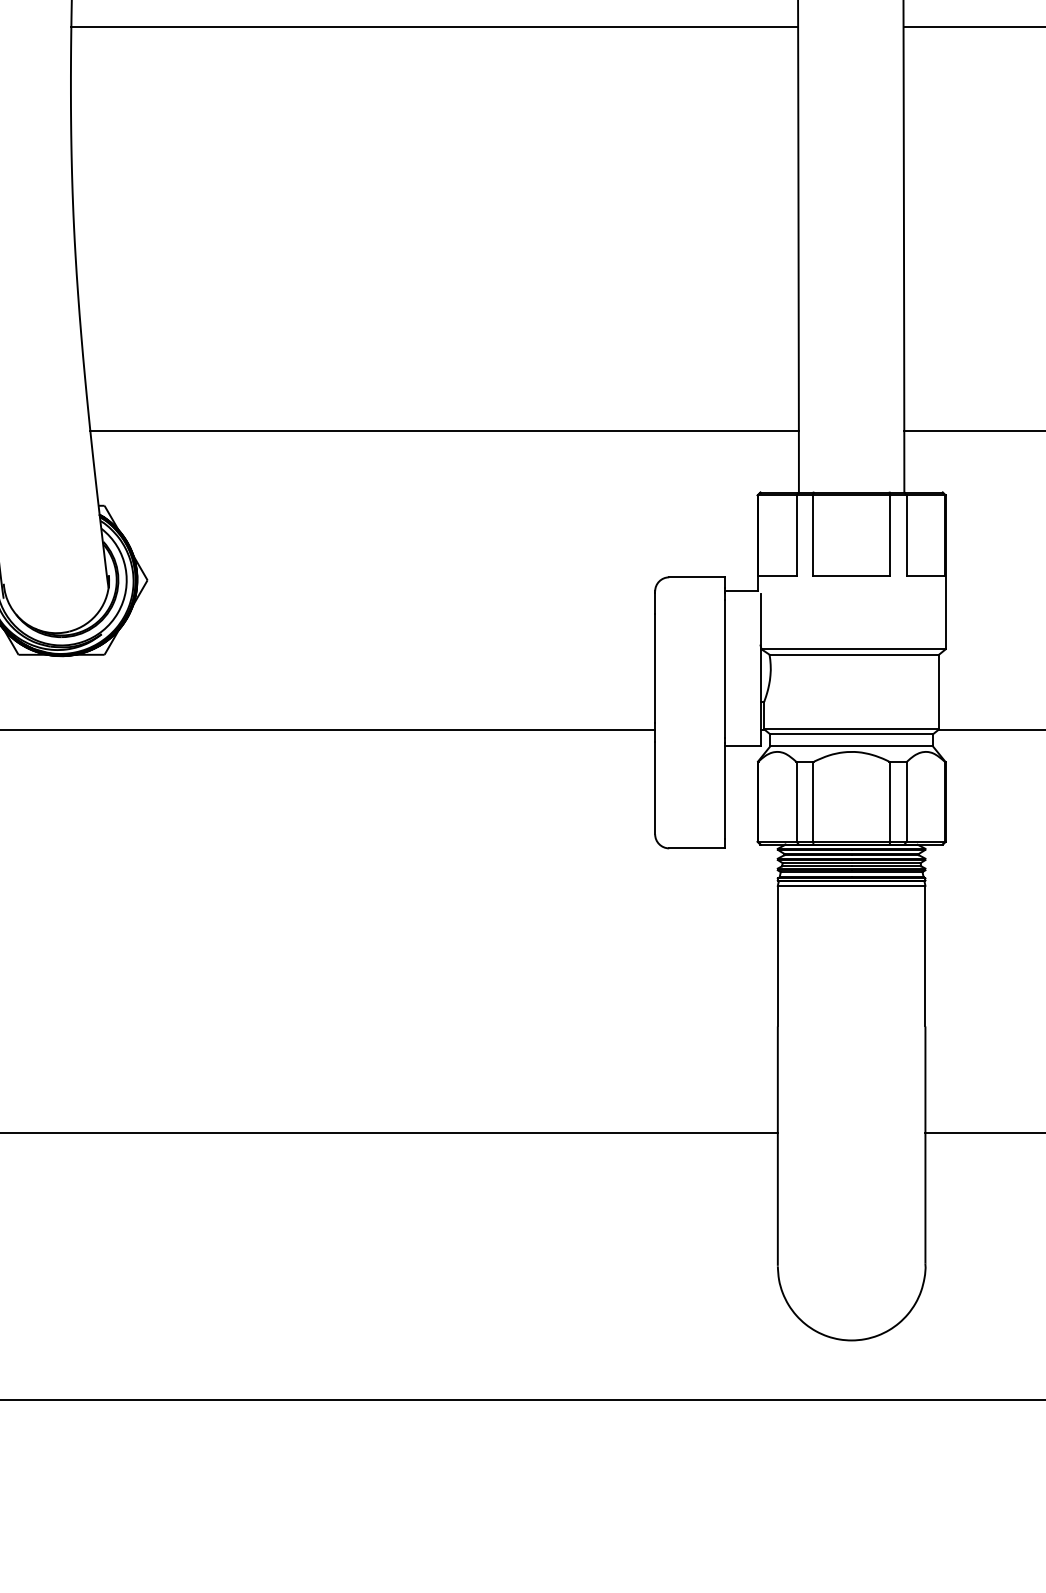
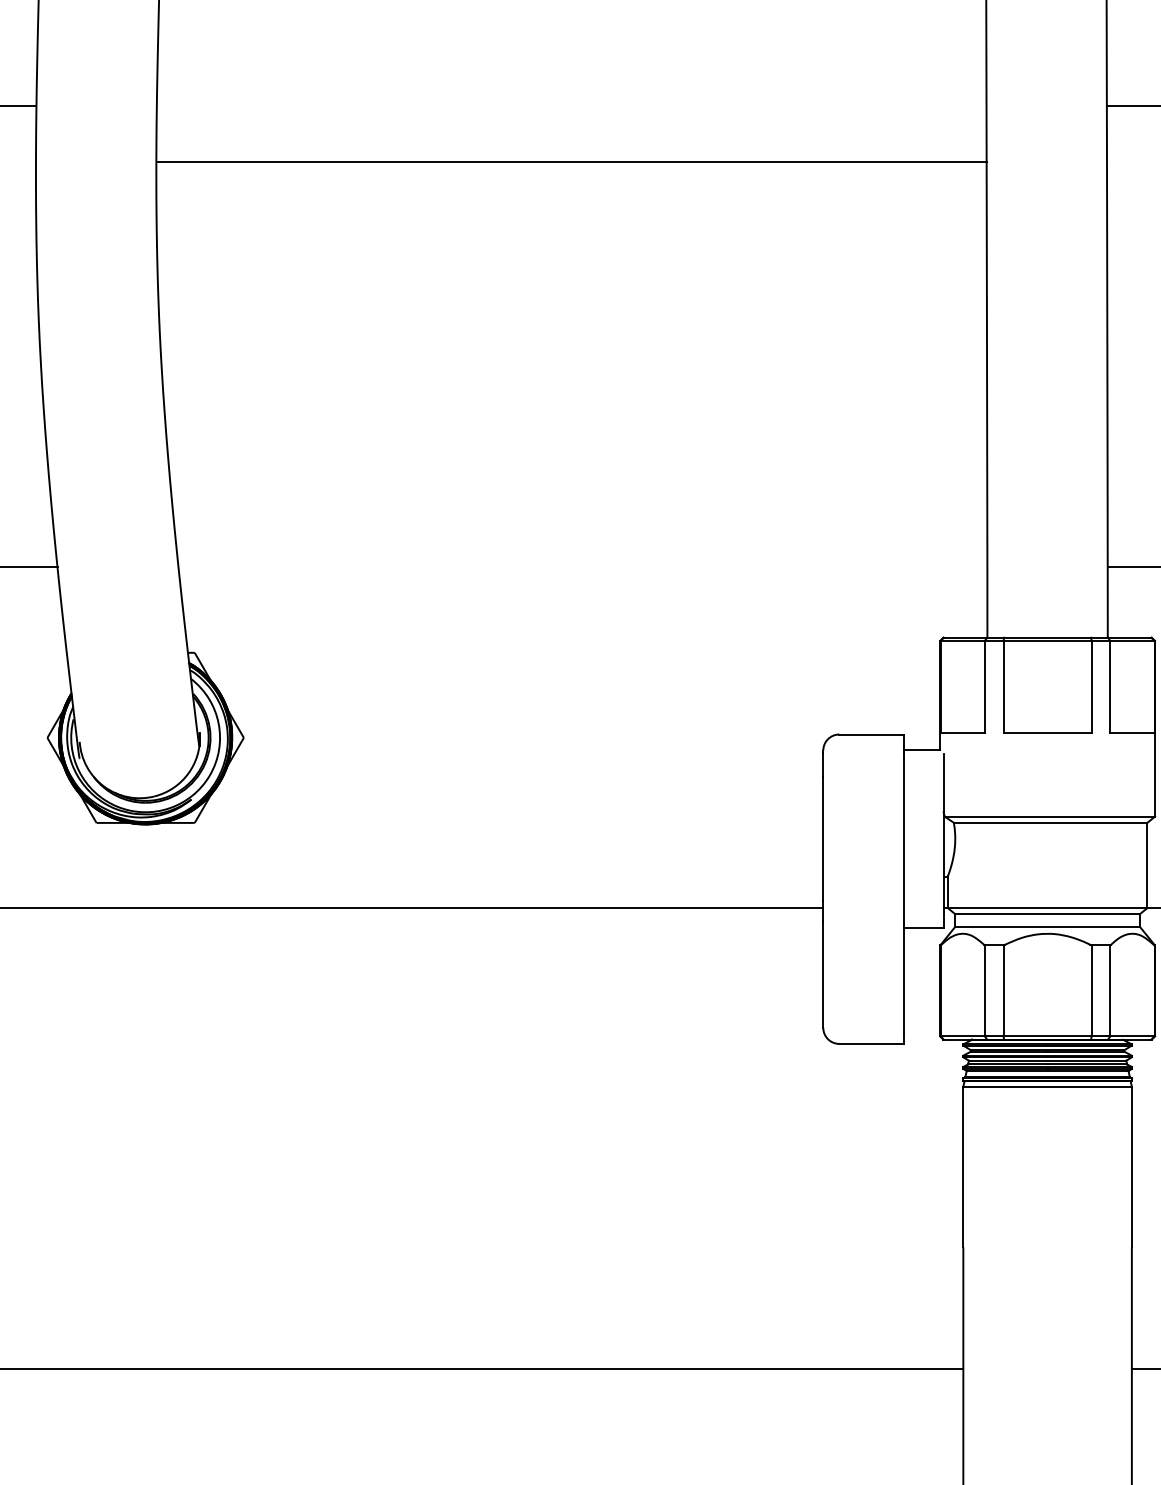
line: (434, 26) -> (571, 161), moved
line: (444, 430) -> (582, 566), removed

